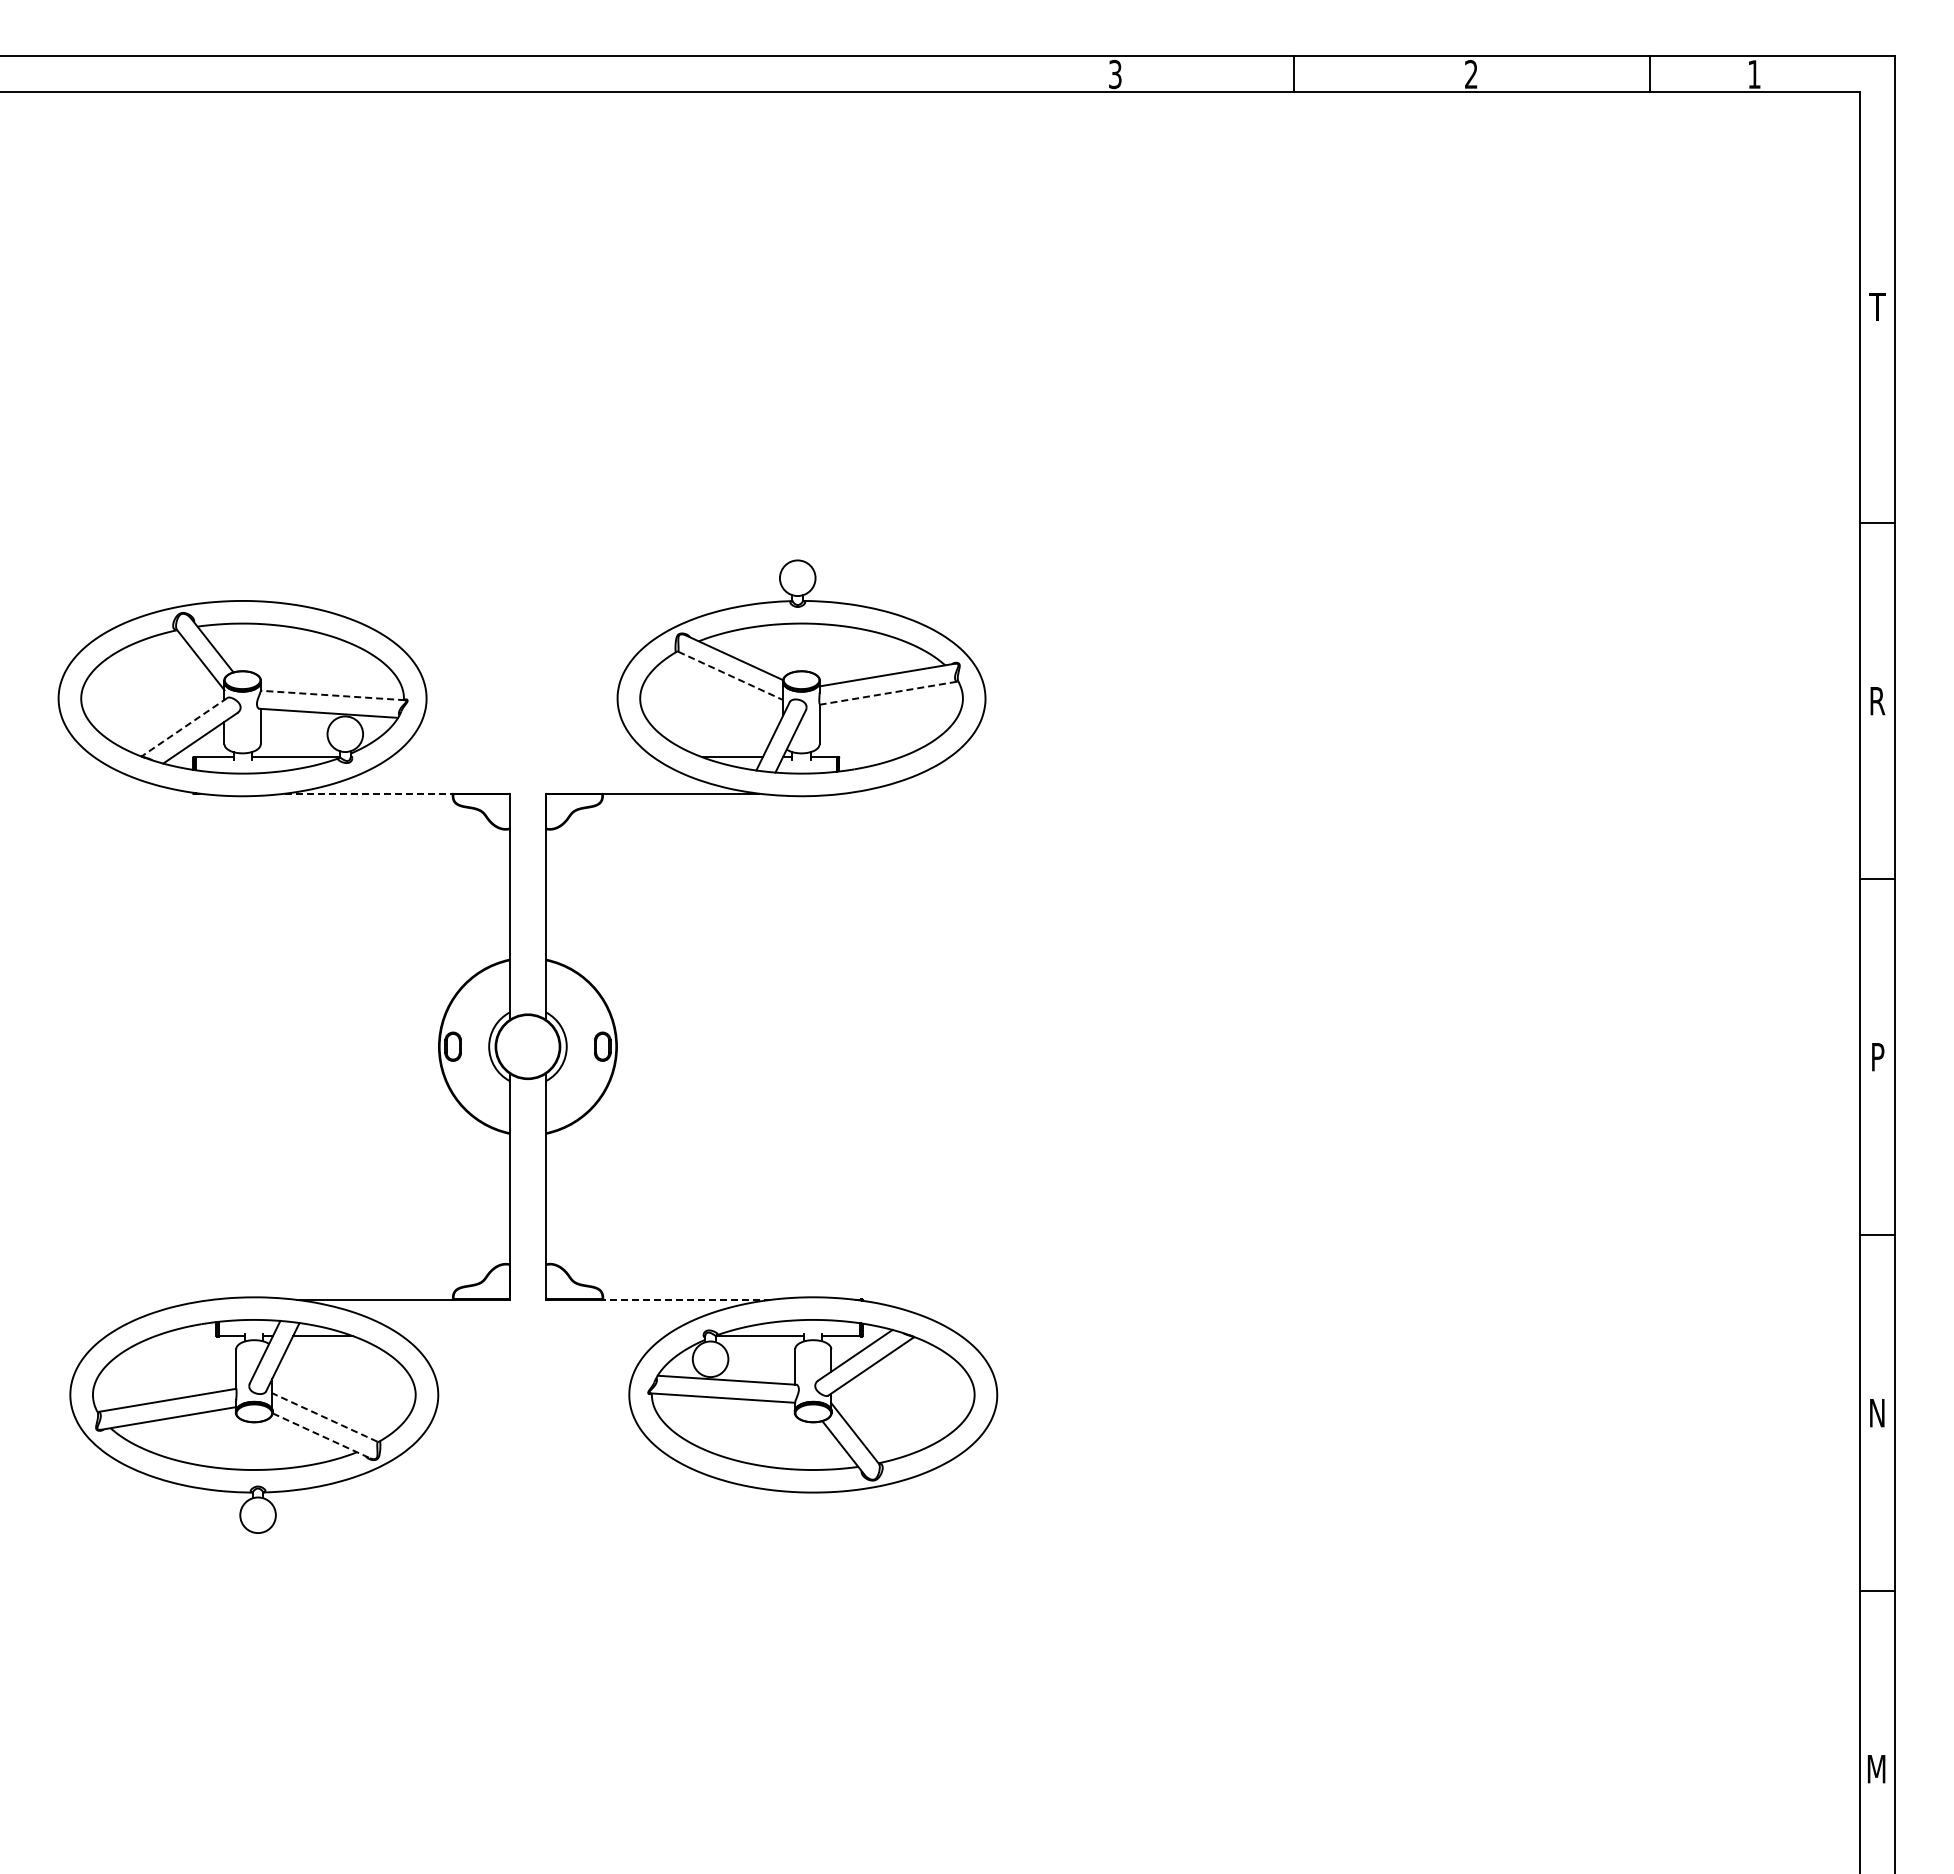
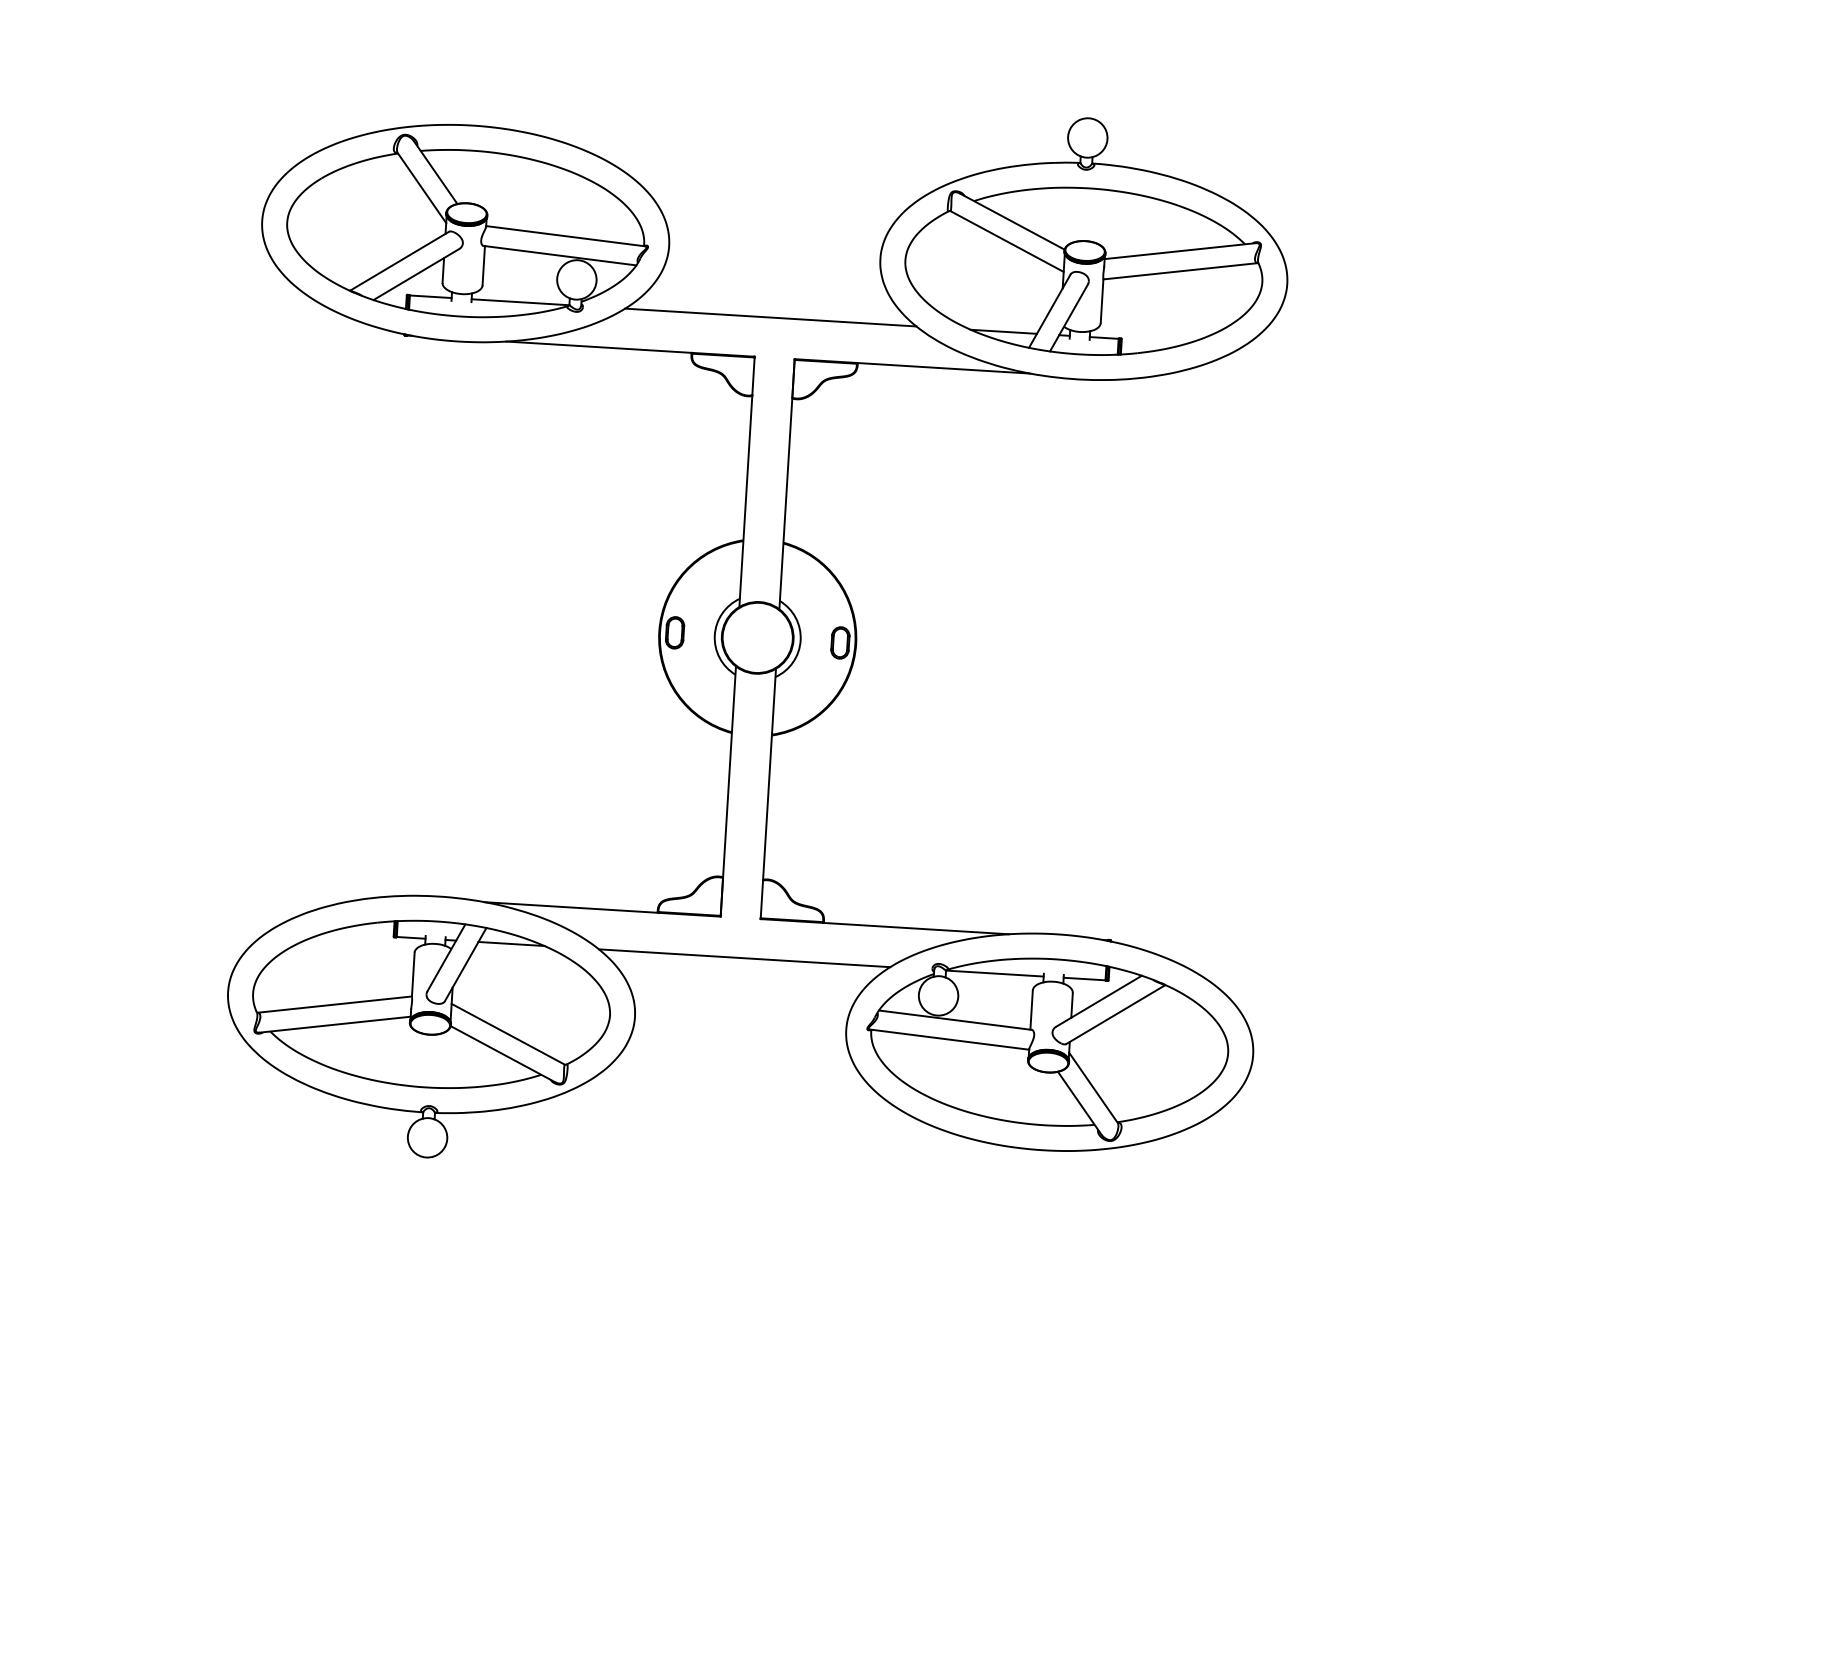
line: (730, 676) -> (1006, 242), dashed -> solid
line: (888, 693) -> (1180, 271), dashed -> solid
line: (332, 695) -> (565, 236), dashed -> solid
line: (184, 727) -> (399, 261), dashed -> solid
line: (521, 757) -> (770, 317), added
line: (369, 793) -> (599, 347), dashed -> solid
line: (686, 1299) -> (915, 928), dashed -> solid
line: (533, 1336) -> (744, 958), added
line: (324, 1417) -> (507, 1034), dashed -> solid
line: (321, 1435) -> (503, 1053), dashed -> solid

